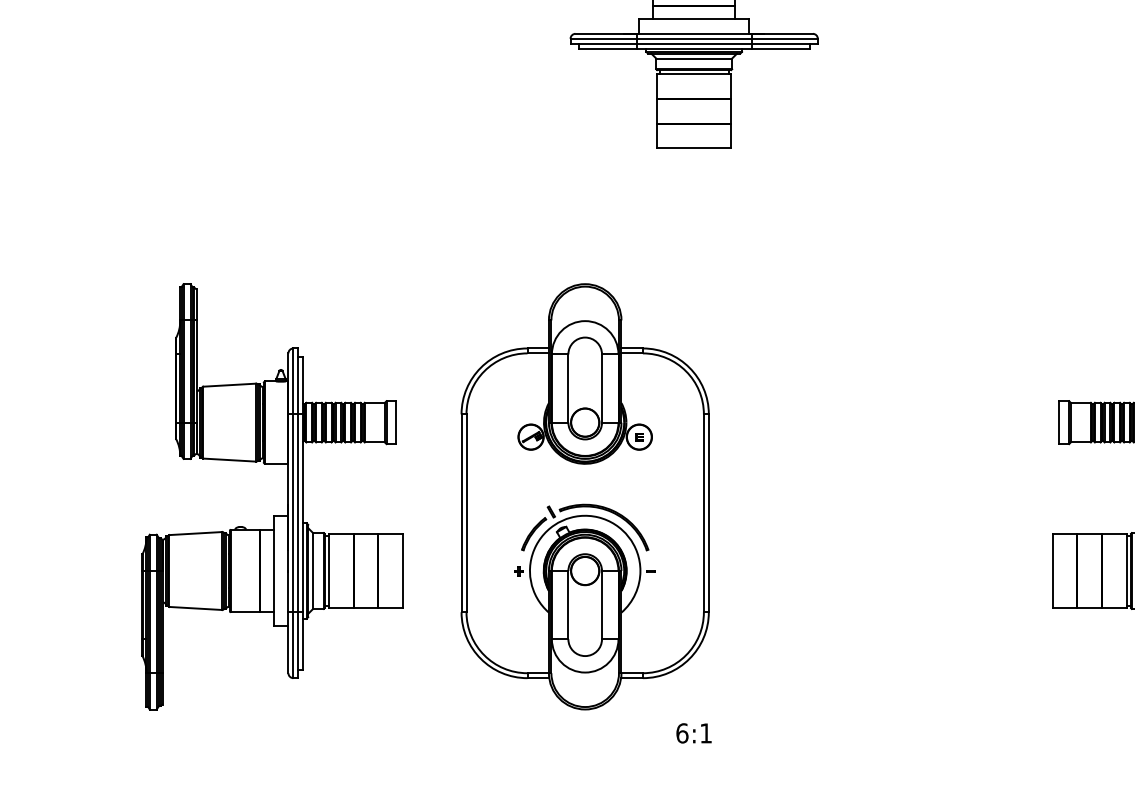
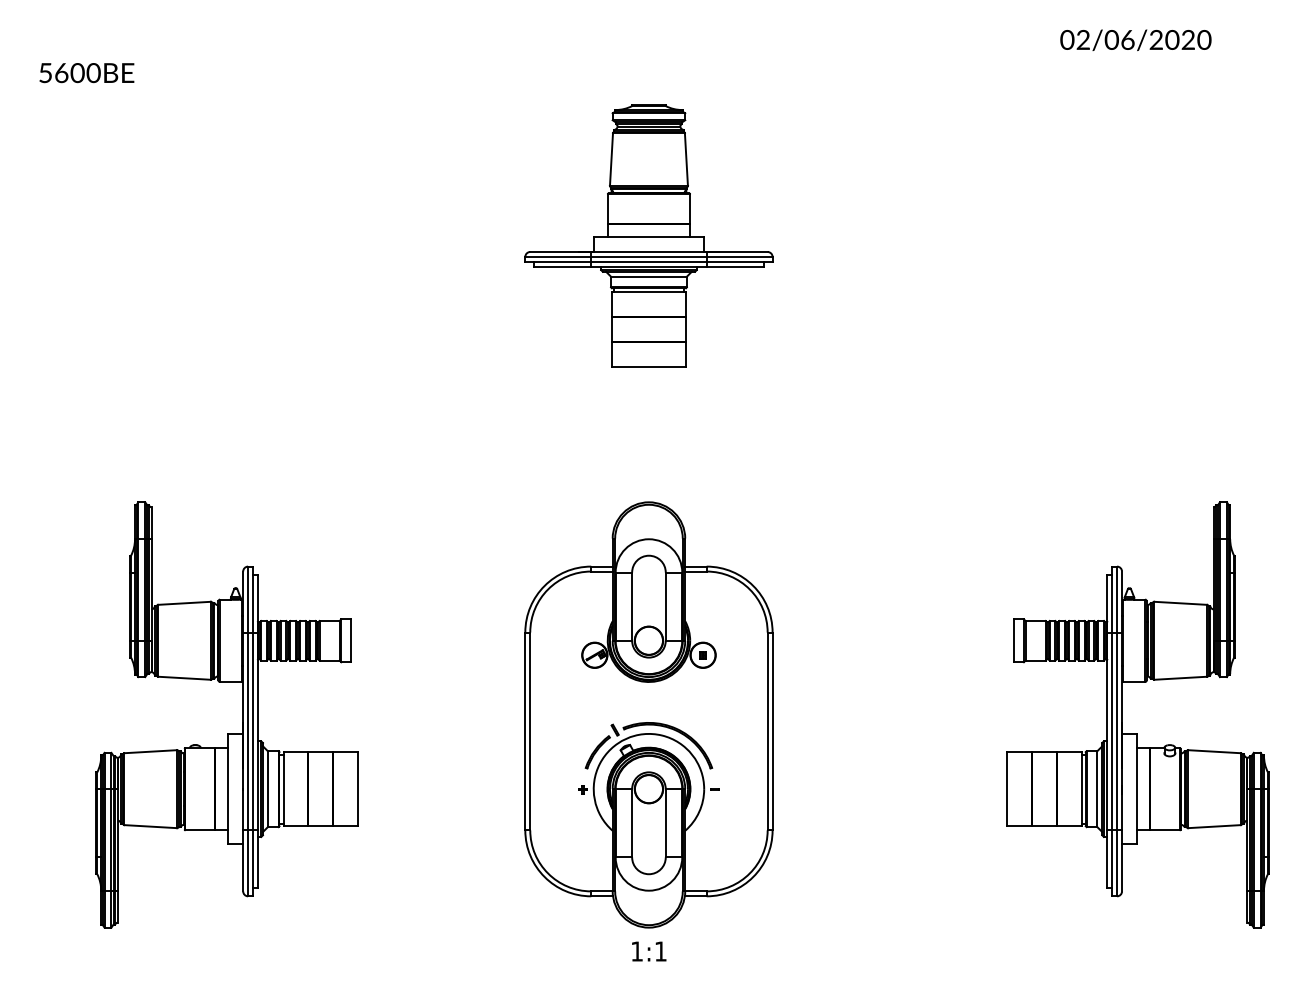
part: (584, 496) -> (648, 714), moved
text: (682, 733) -> (637, 951), 6:1 -> 1:1

